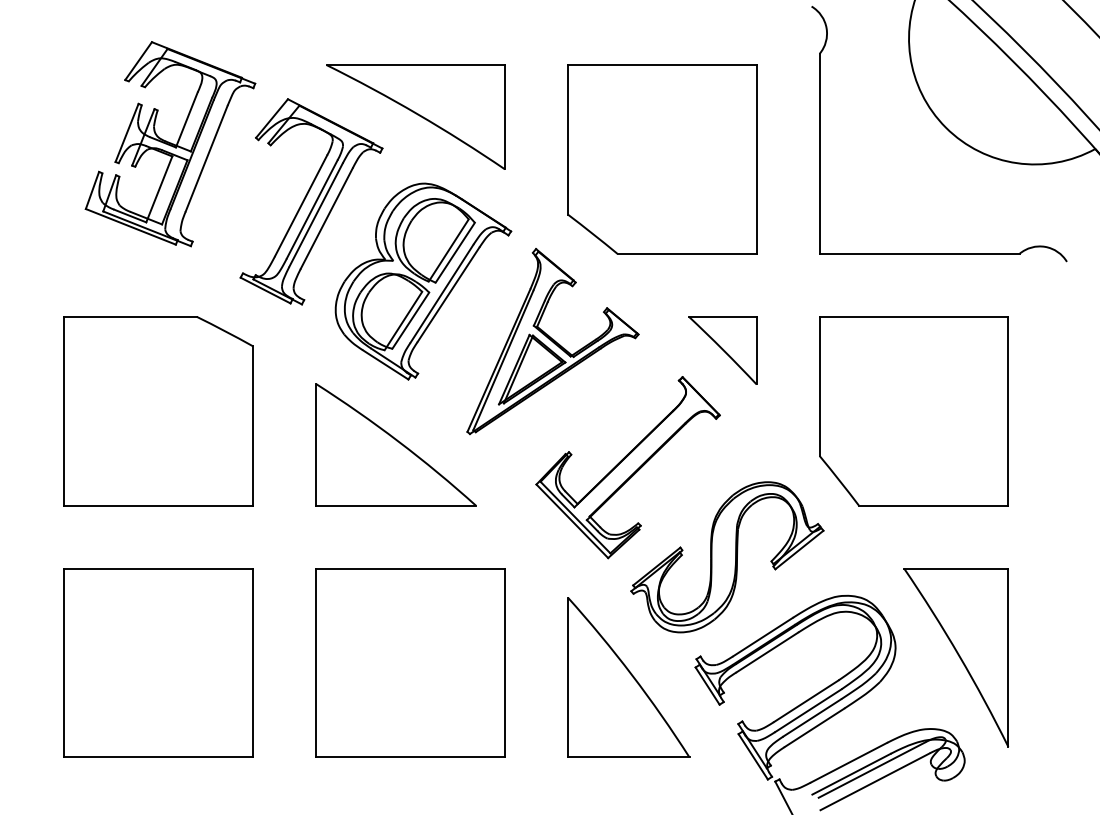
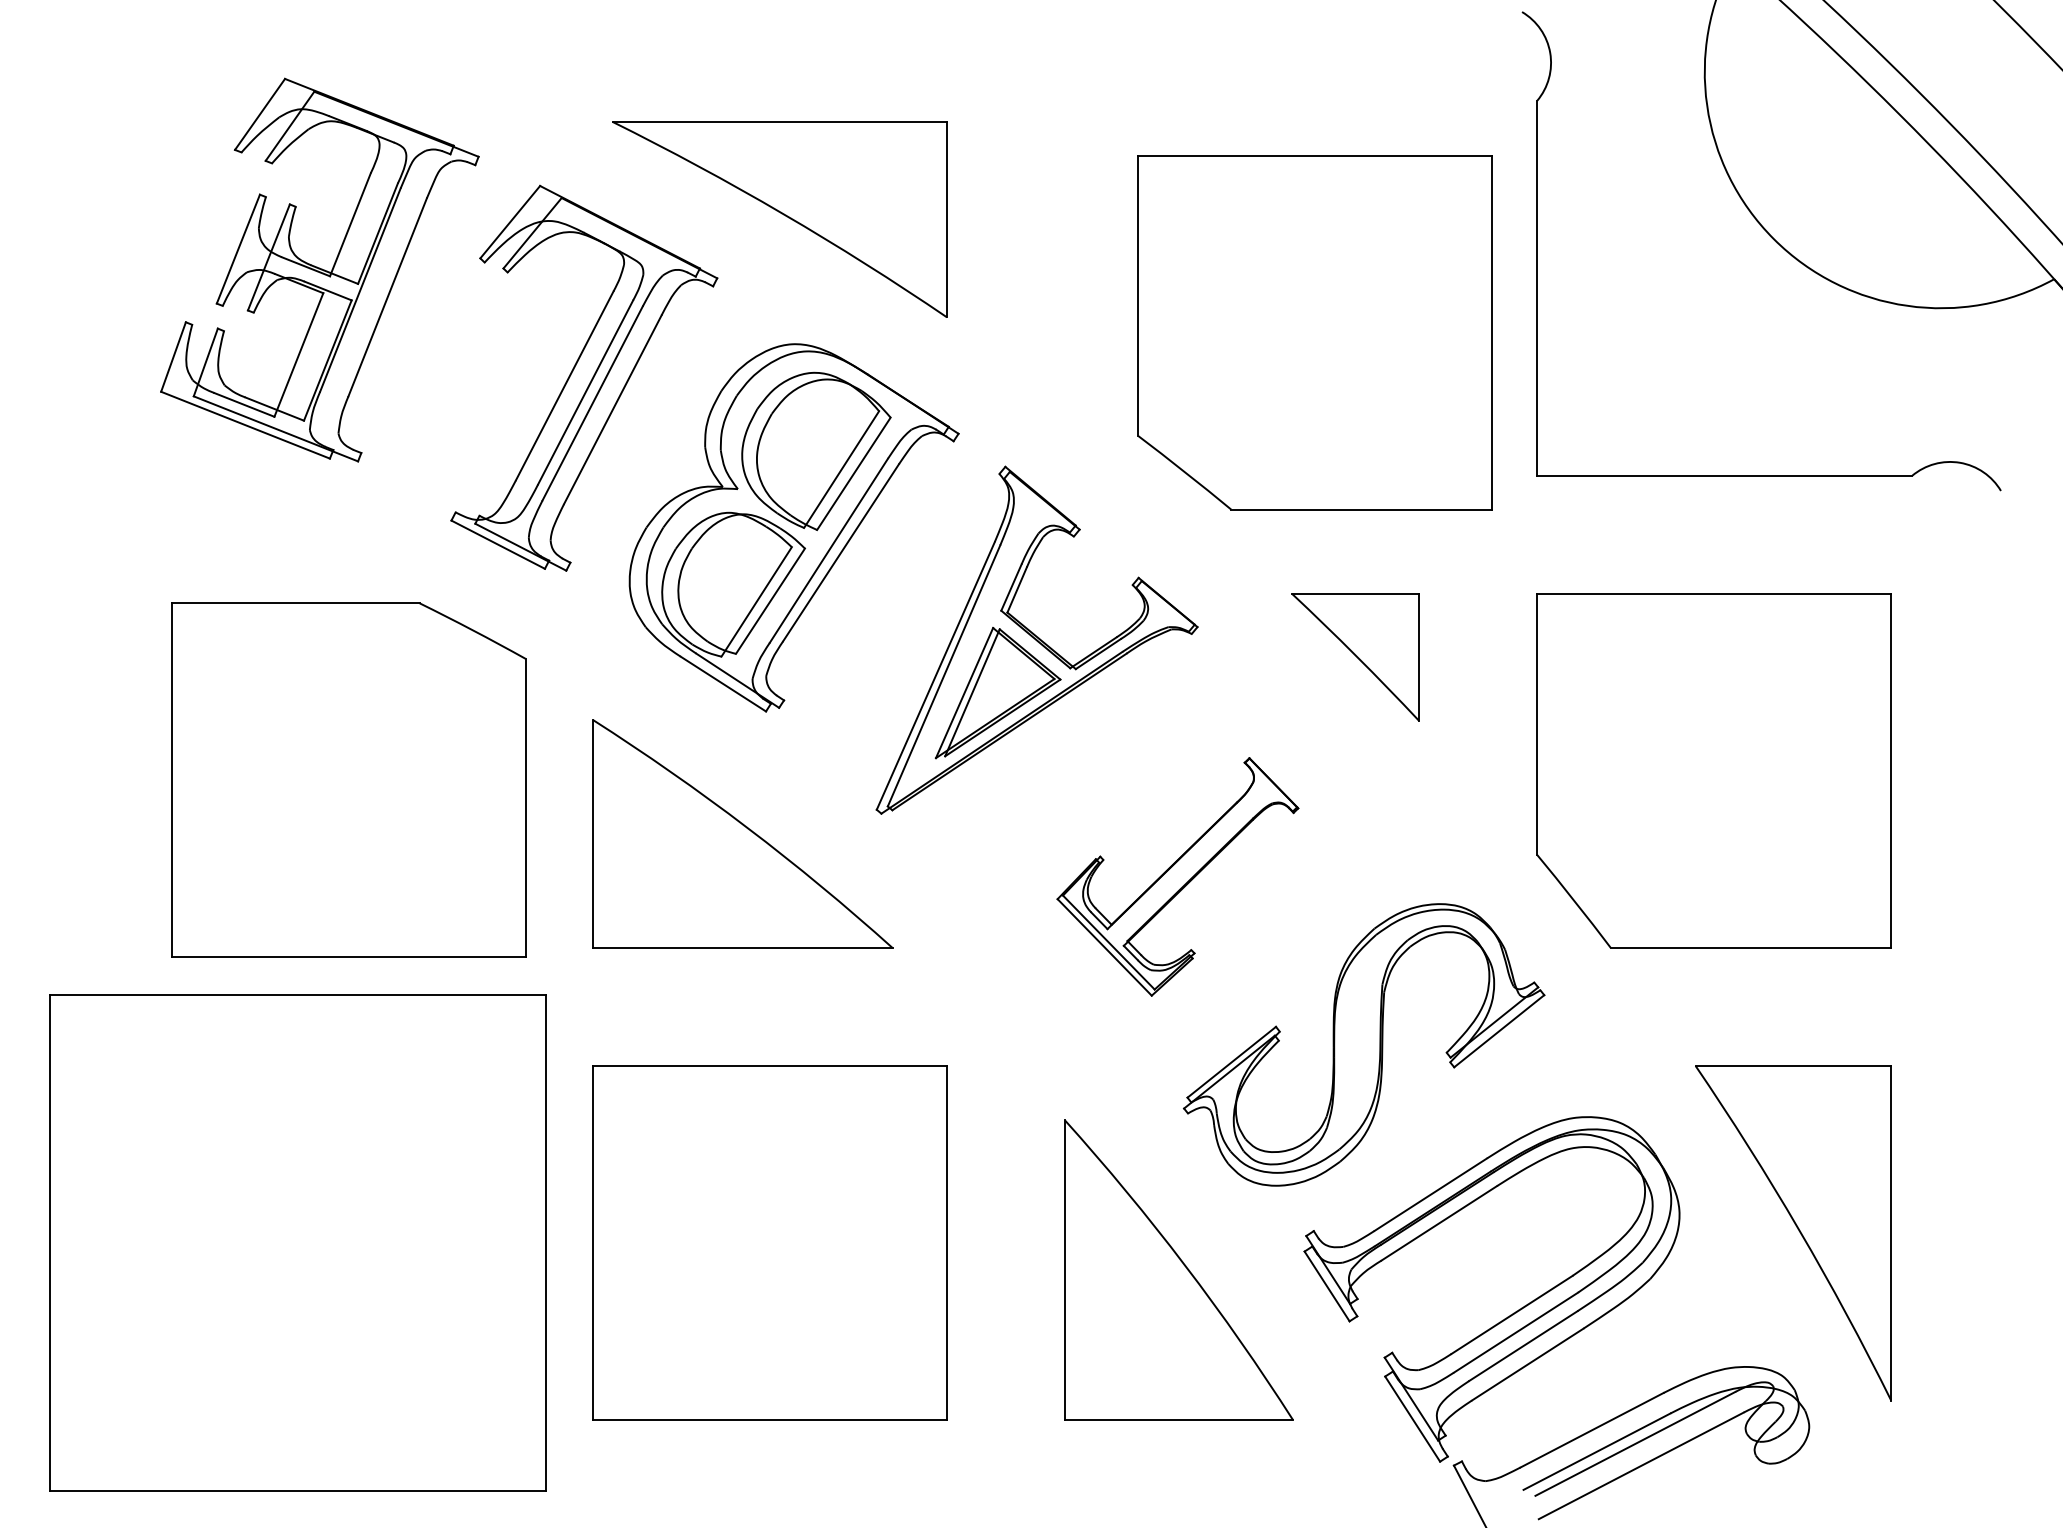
part: (662, 159) -> (1315, 332), moved
part: (158, 411) -> (347, 780), moved
part: (627, 467) -> (1176, 876), size x0.7
part: (158, 662) -> (297, 1242), size x1.4

